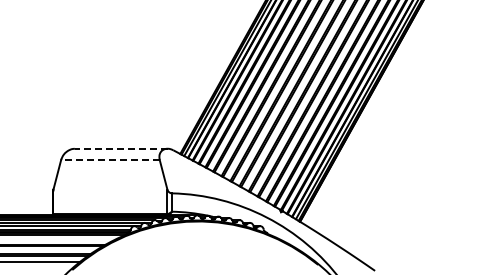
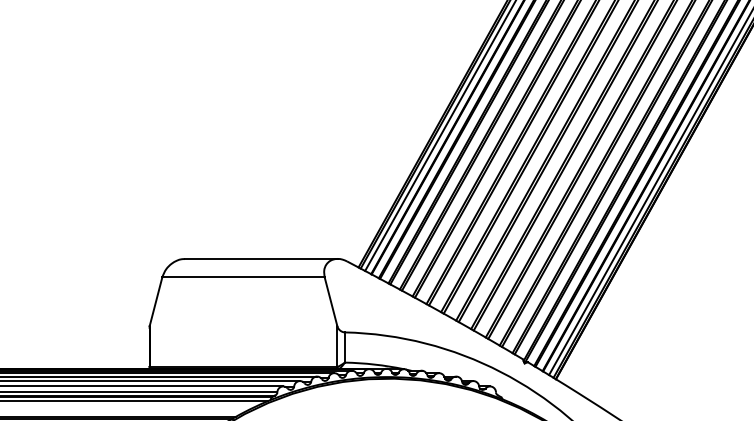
line: (120, 148) -> (260, 258), dashed -> solid
line: (109, 159) -> (241, 276), dashed -> solid

